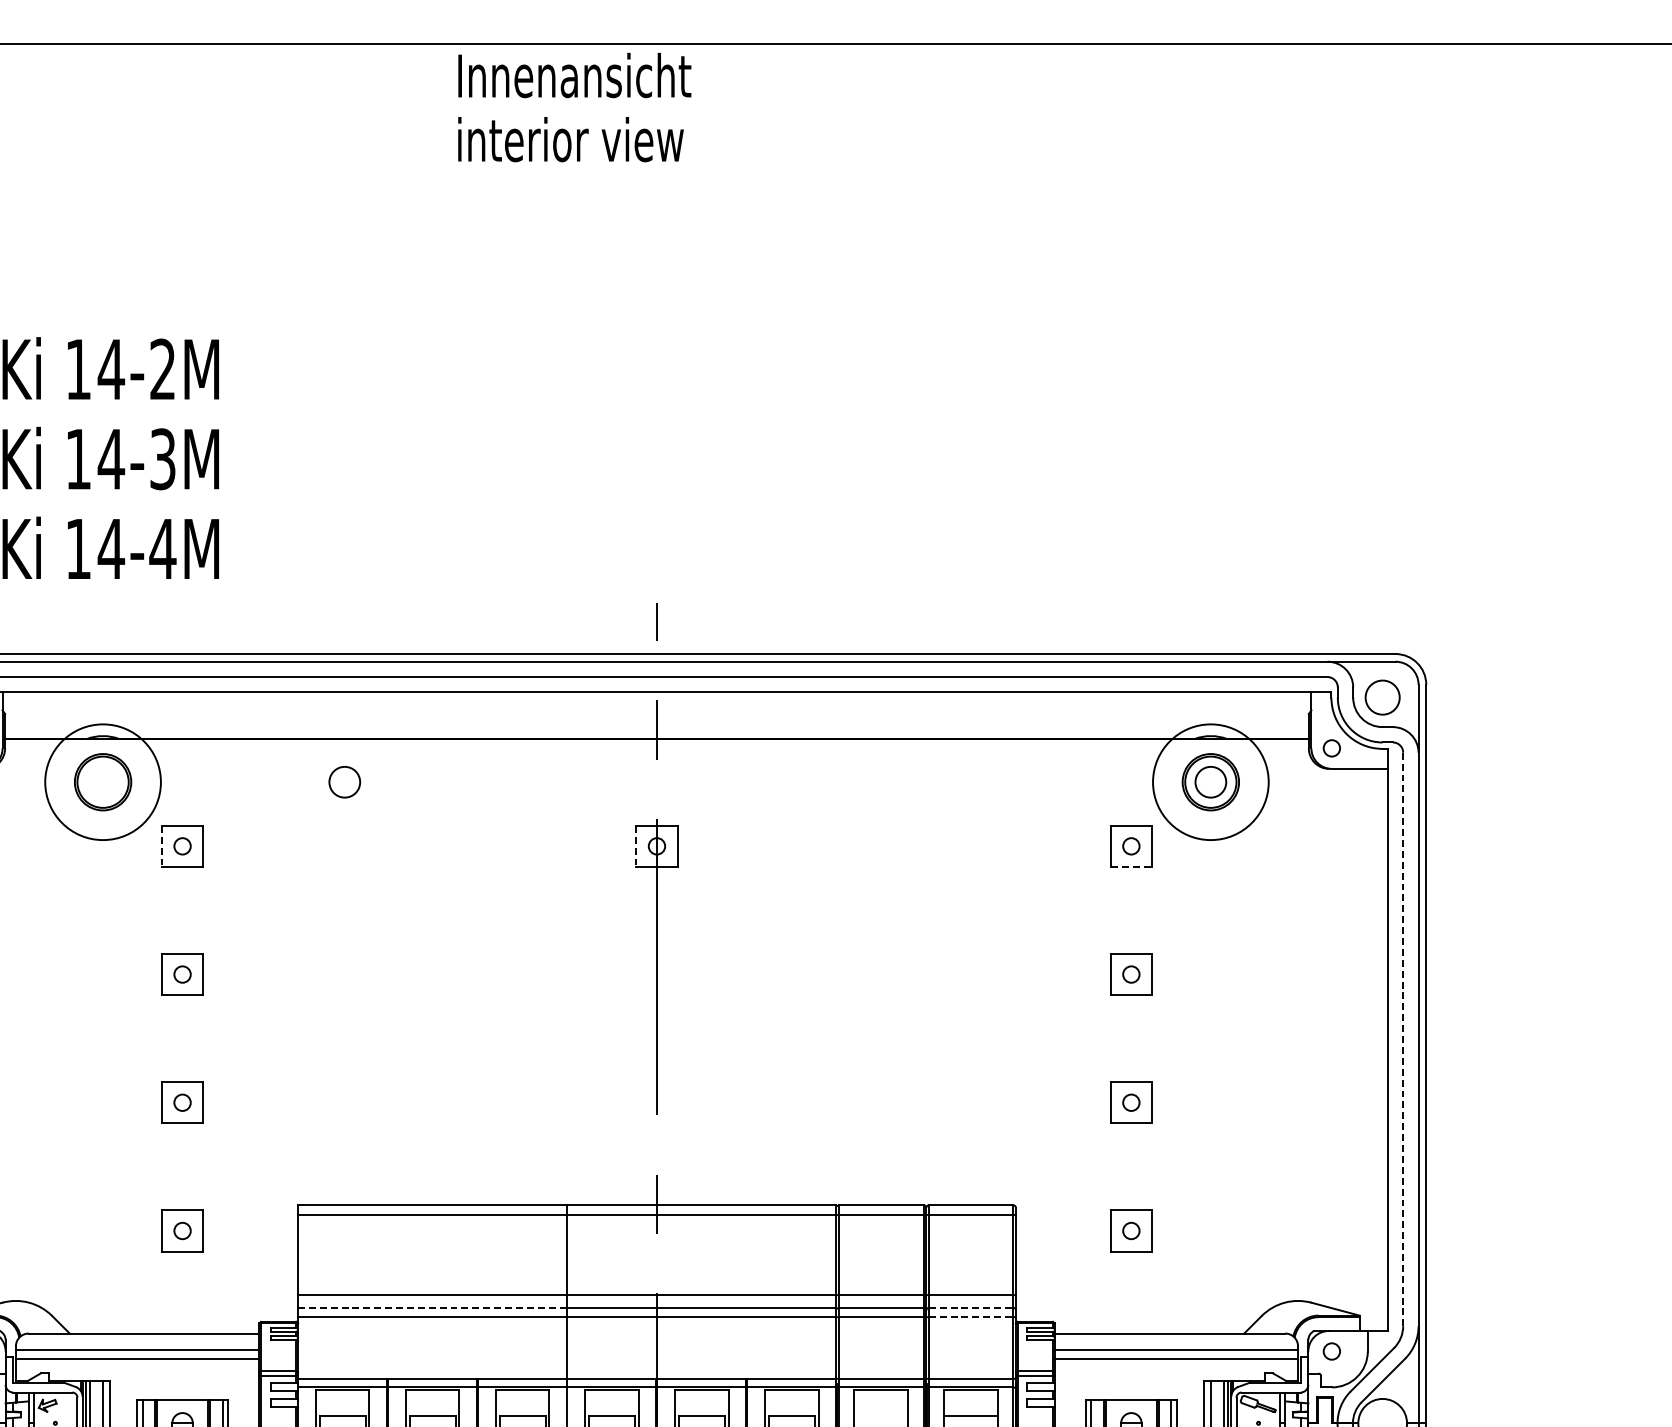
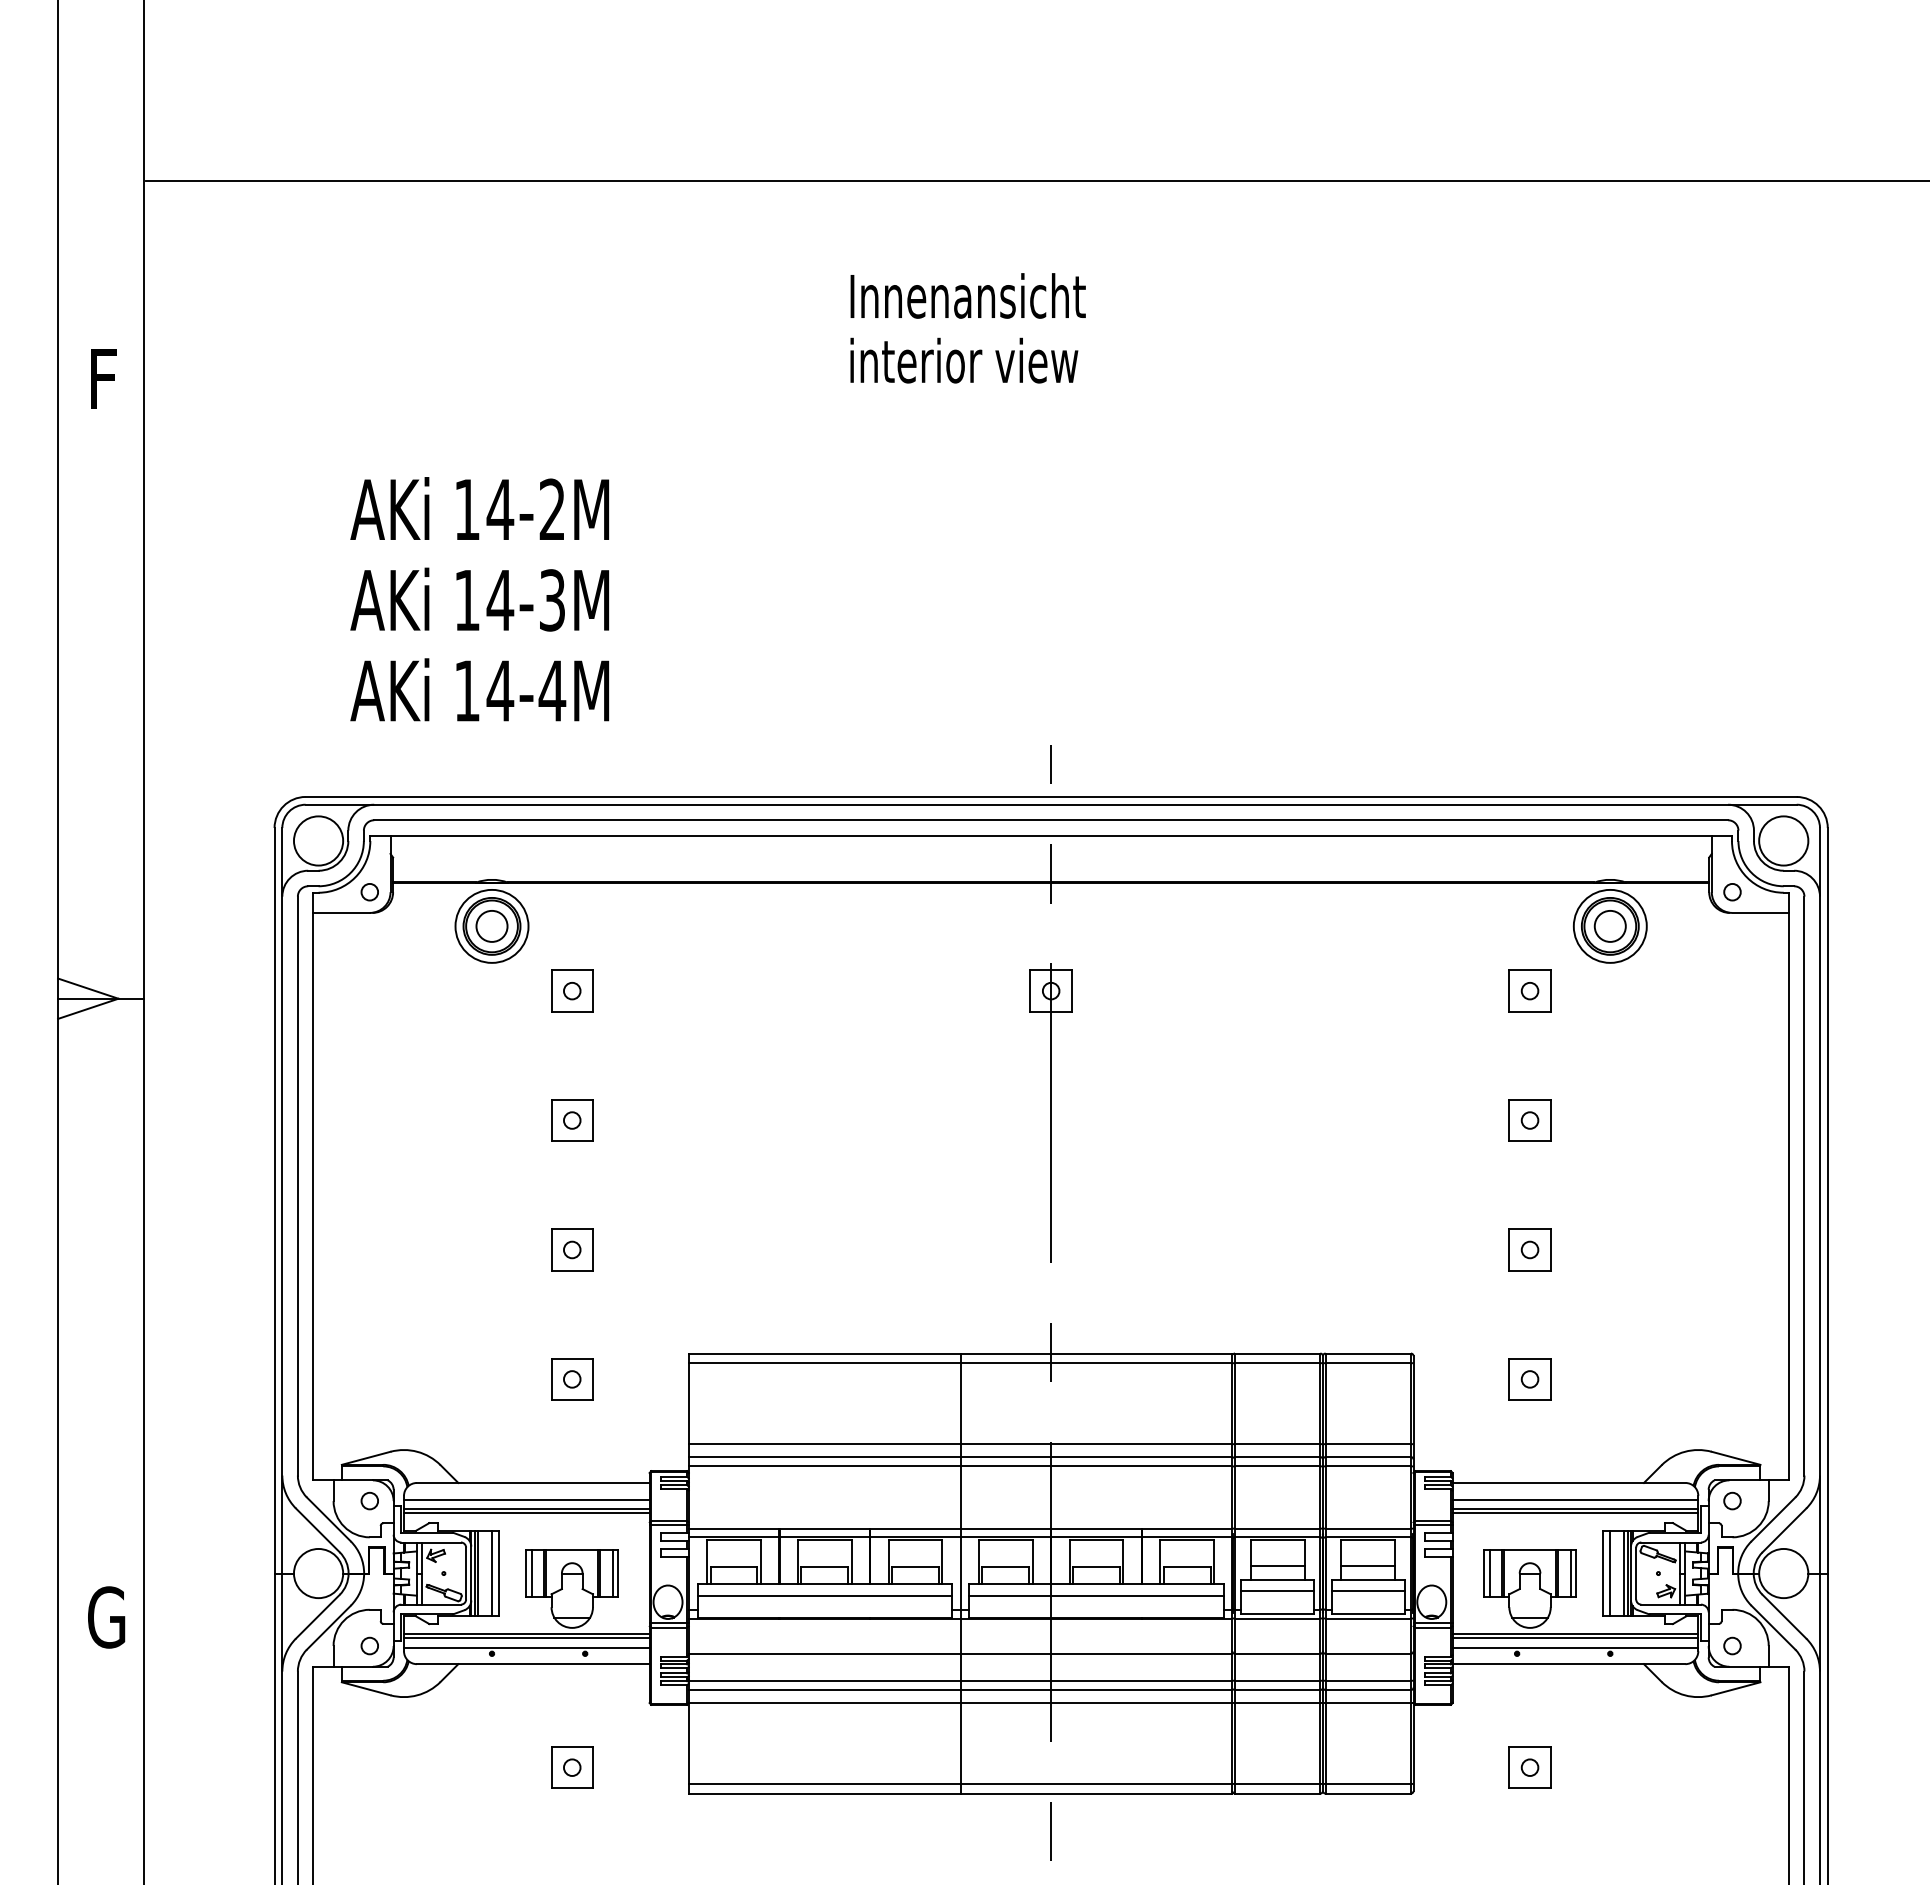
text: (574, 107) -> (967, 328), moved
circle: (1382, 697) -> (1783, 840), size x1.43
circle: (102, 781) -> (491, 925), size x0.62
circle: (1210, 781) -> (1609, 925), size x0.62
circle: (344, 782) -> (491, 926), moved
line: (162, 846) -> (551, 991), dashed -> solid
line: (636, 846) -> (1030, 991), dashed -> solid
line: (1131, 866) -> (1530, 1011), dashed -> solid
line: (1403, 1039) -> (1804, 1186), dashed -> solid
line: (432, 1308) -> (824, 1457), dashed -> solid
line: (971, 1308) -> (1368, 1457), dashed -> solid
line: (971, 1317) -> (1368, 1466), dashed -> solid
line: (137, 1362) -> (526, 1512), added
line: (1176, 1362) -> (1575, 1512), added
line: (881, 1416) -> (1277, 1566), added

